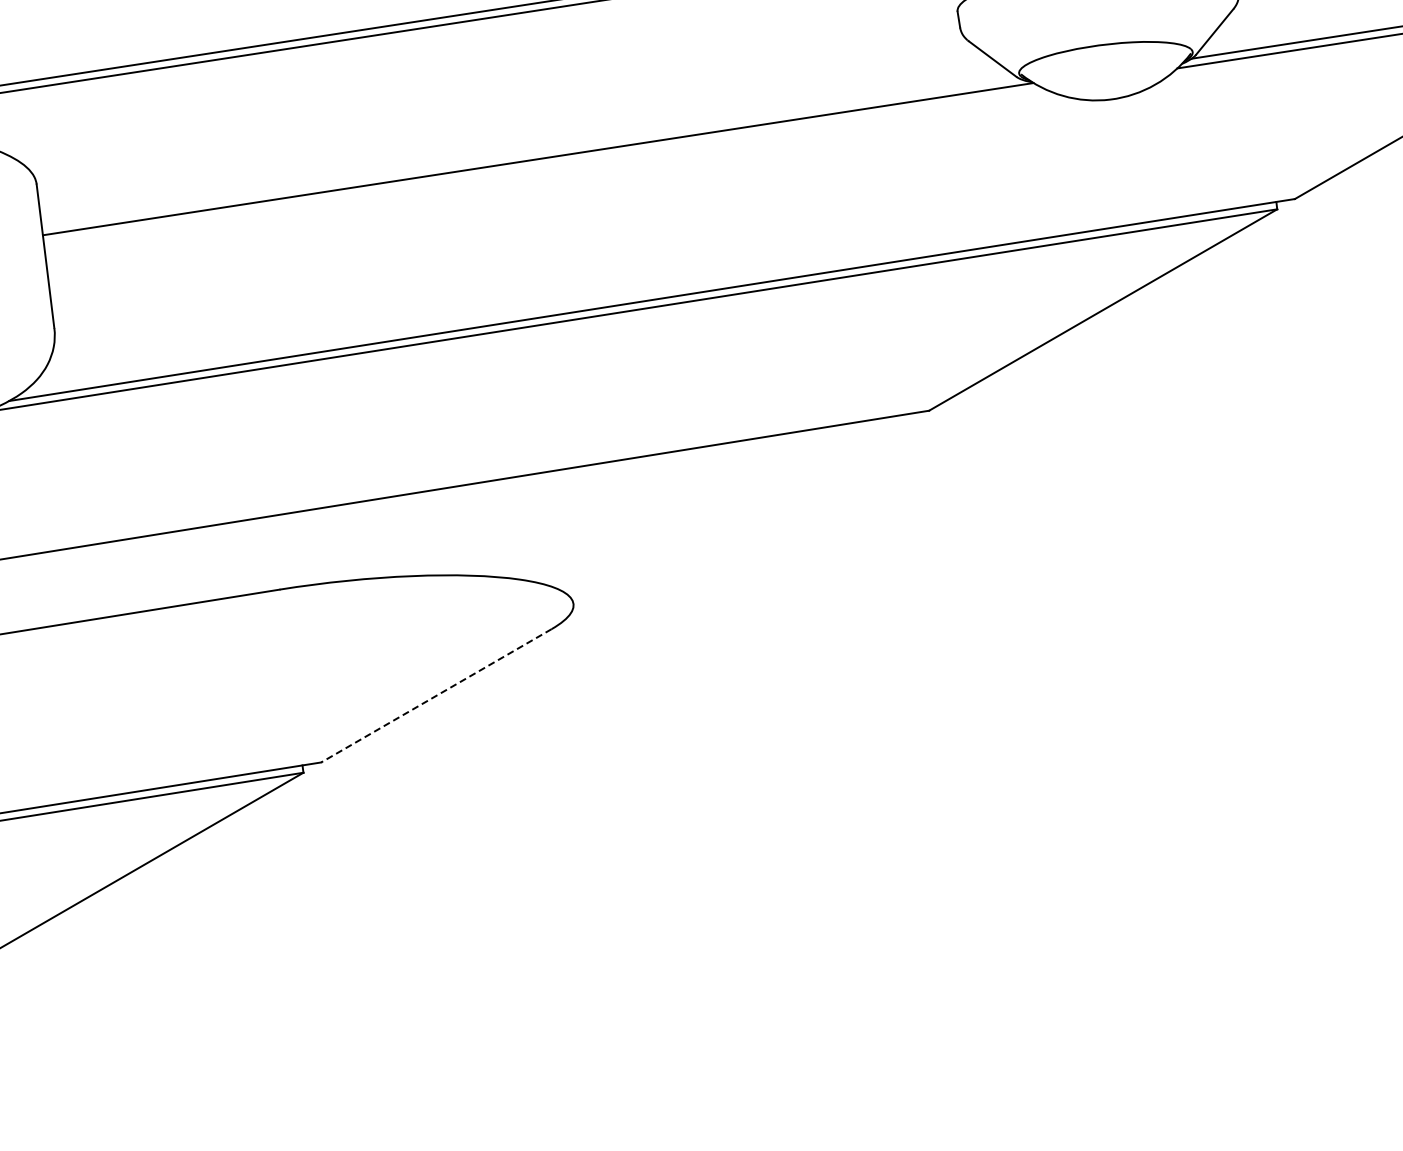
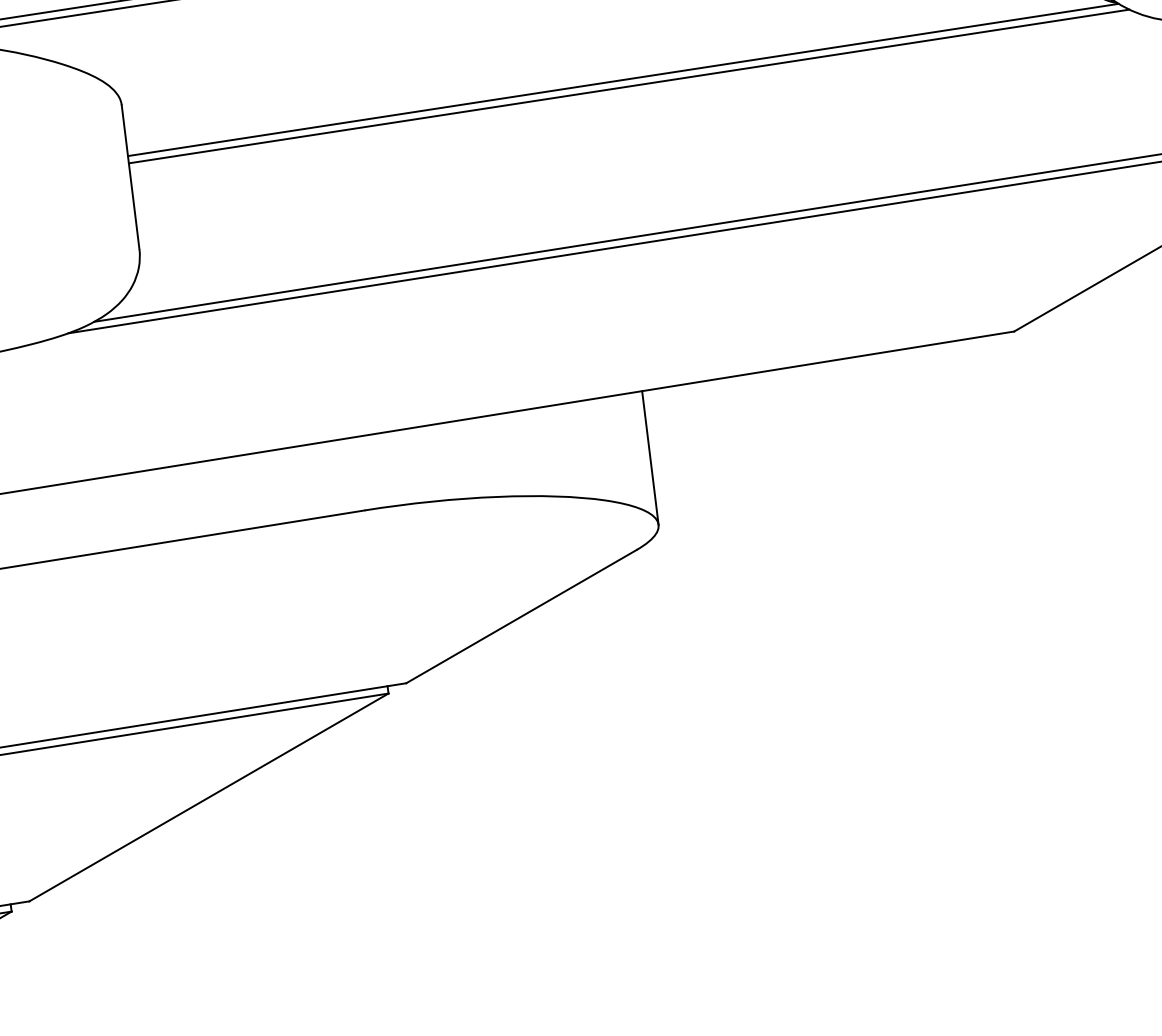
line: (543, 165) -> (628, 86), added
line: (565, 537) -> (650, 458), added
line: (436, 696) -> (521, 617), dashed -> solid

